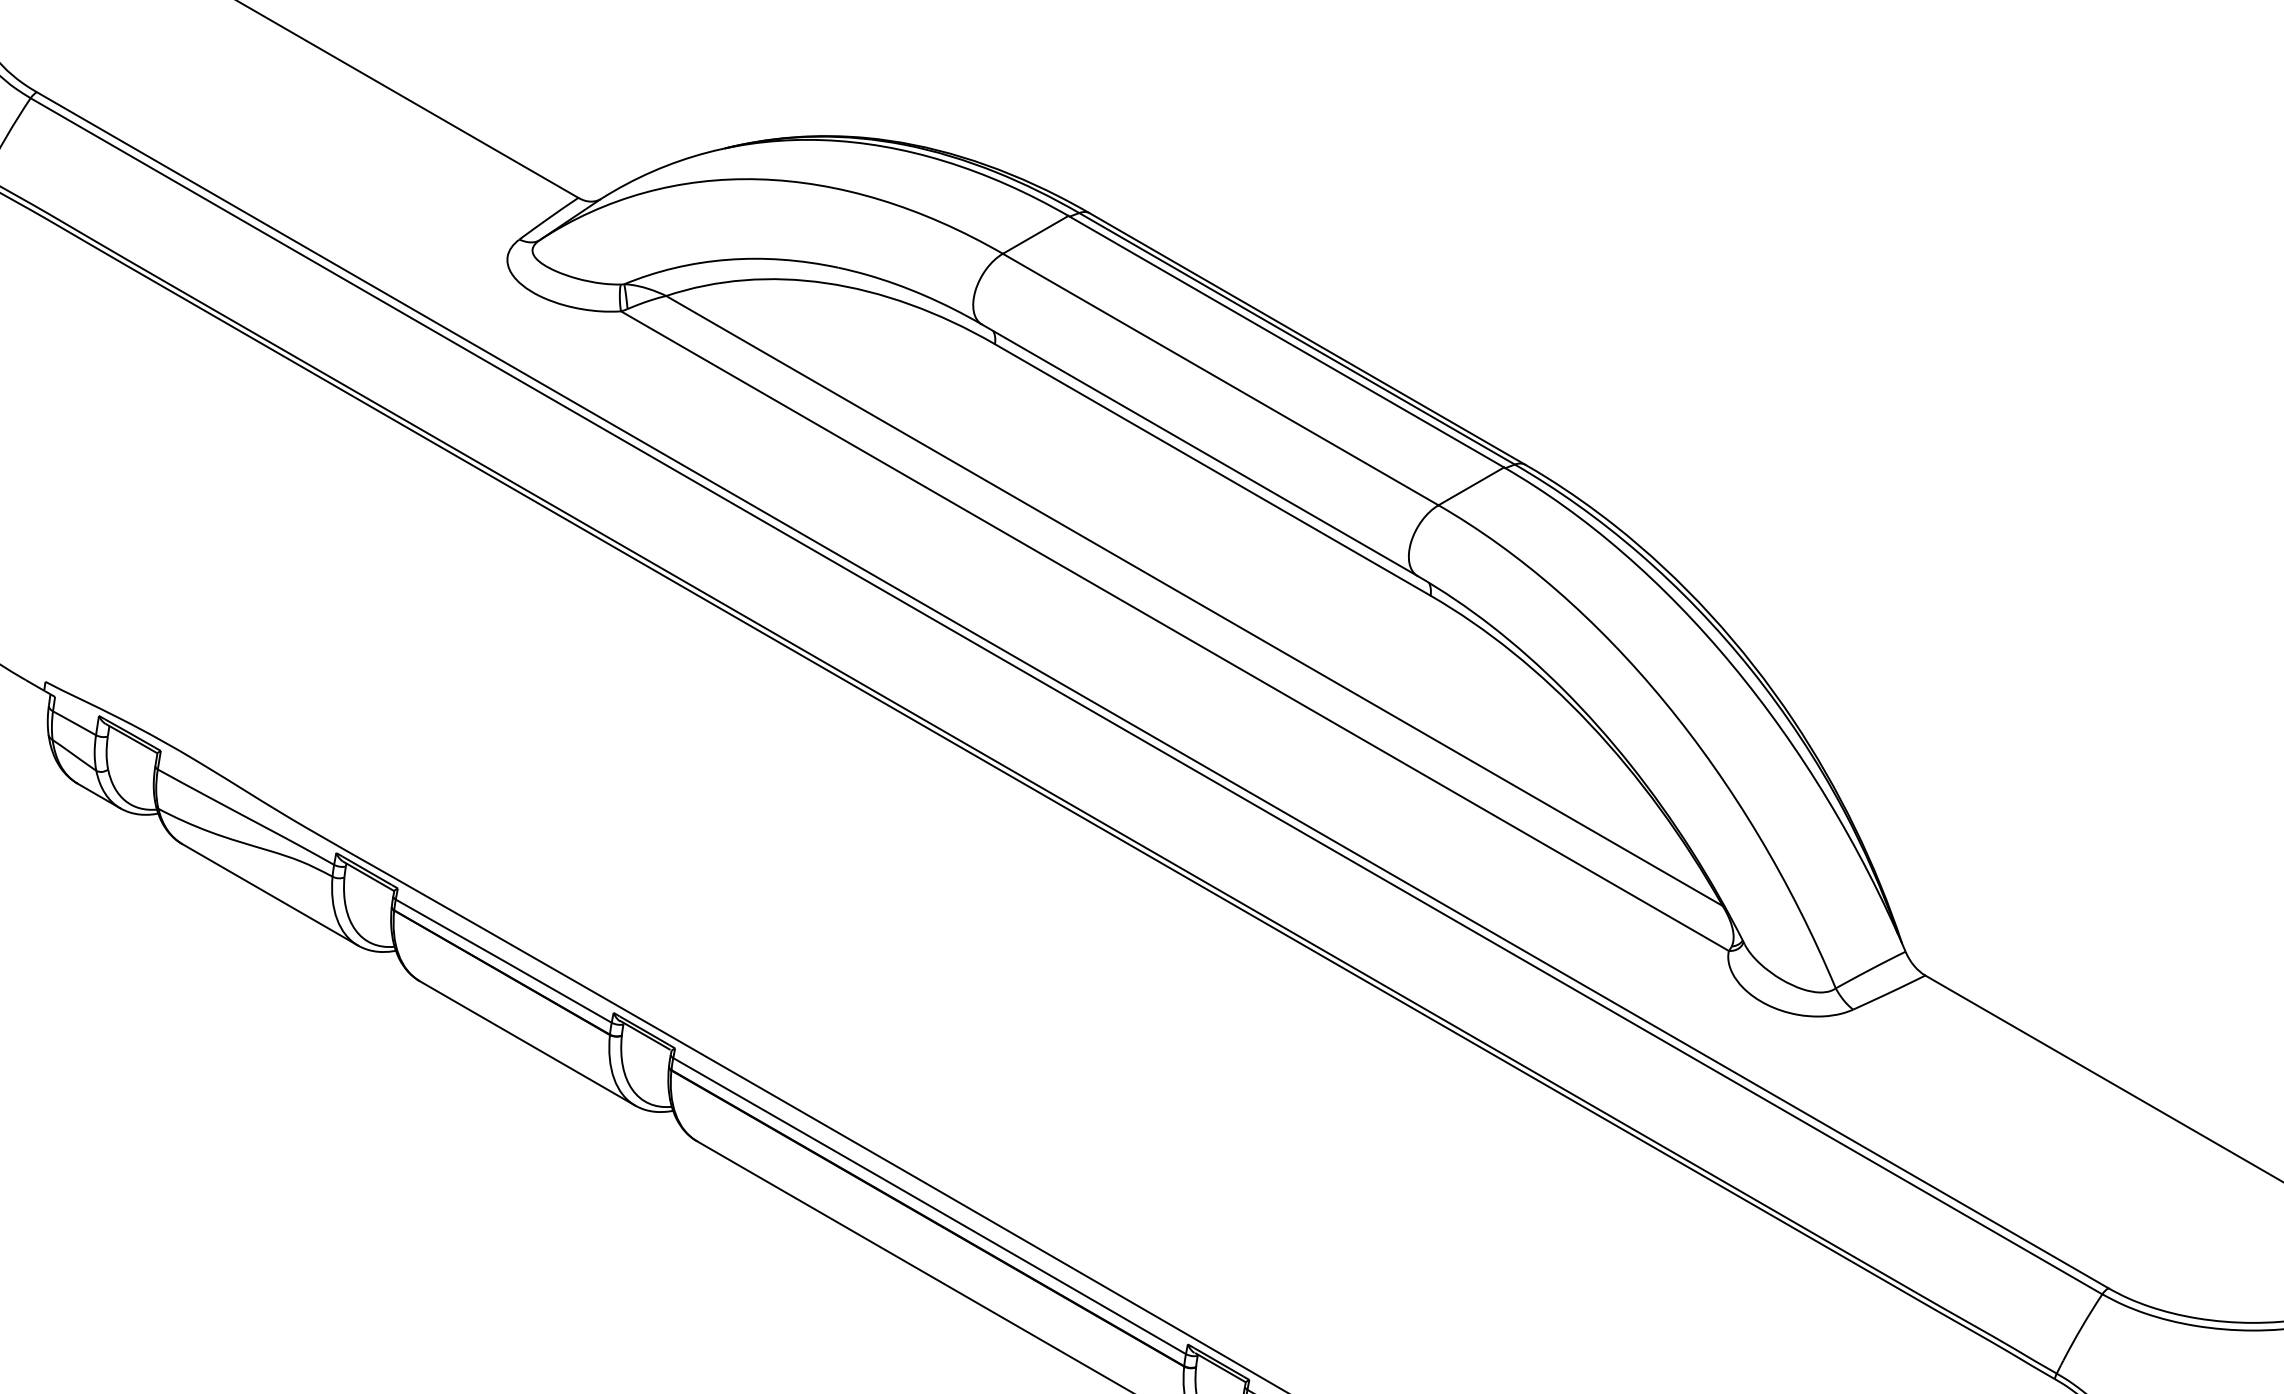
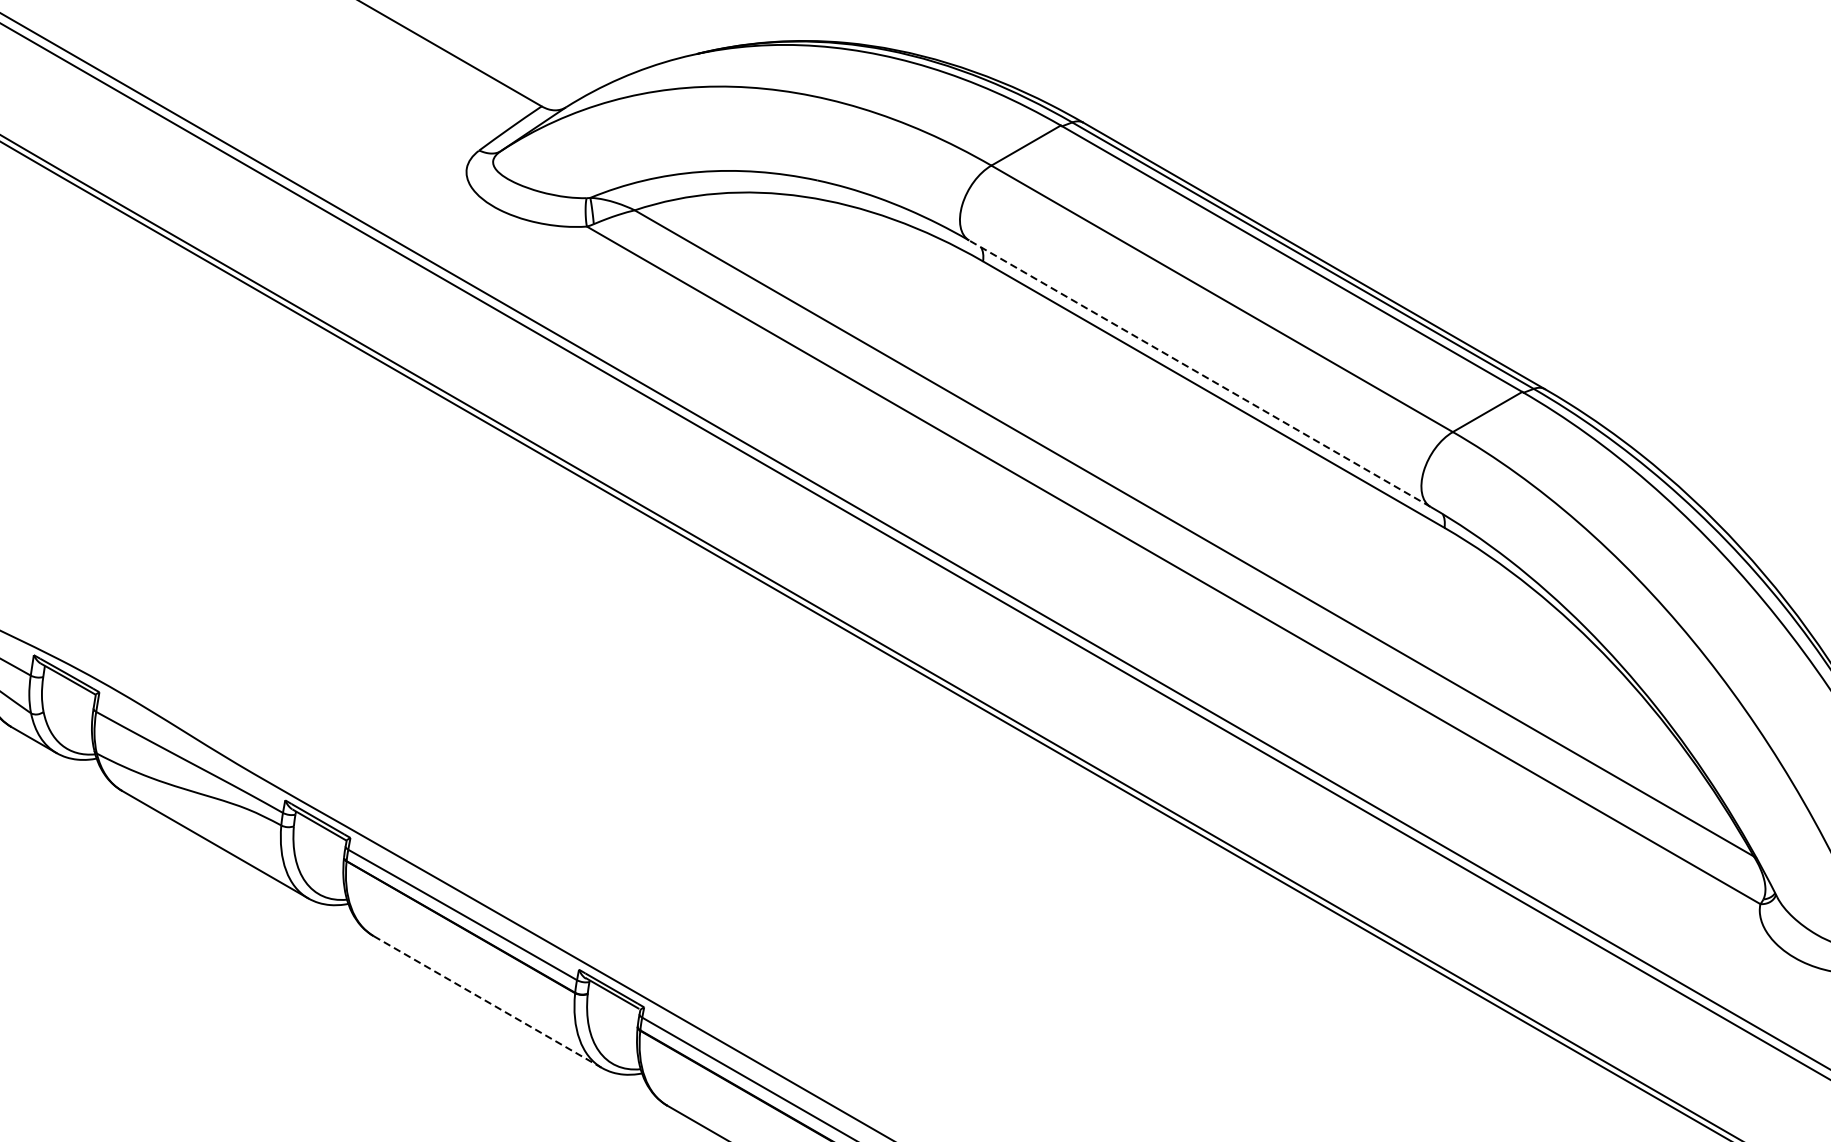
line: (1199, 450) -> (1199, 373), solid -> dashed
line: (527, 1043) -> (487, 1002), solid -> dashed

